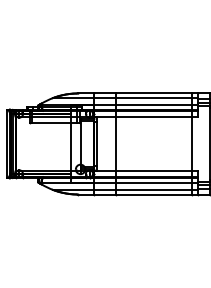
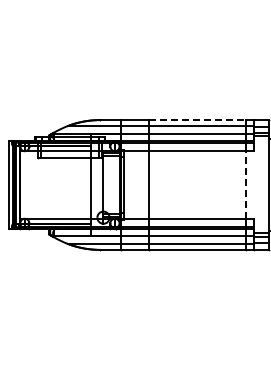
line: (153, 93) -> (197, 120), solid -> dashed
line: (191, 143) -> (246, 184), solid -> dashed

